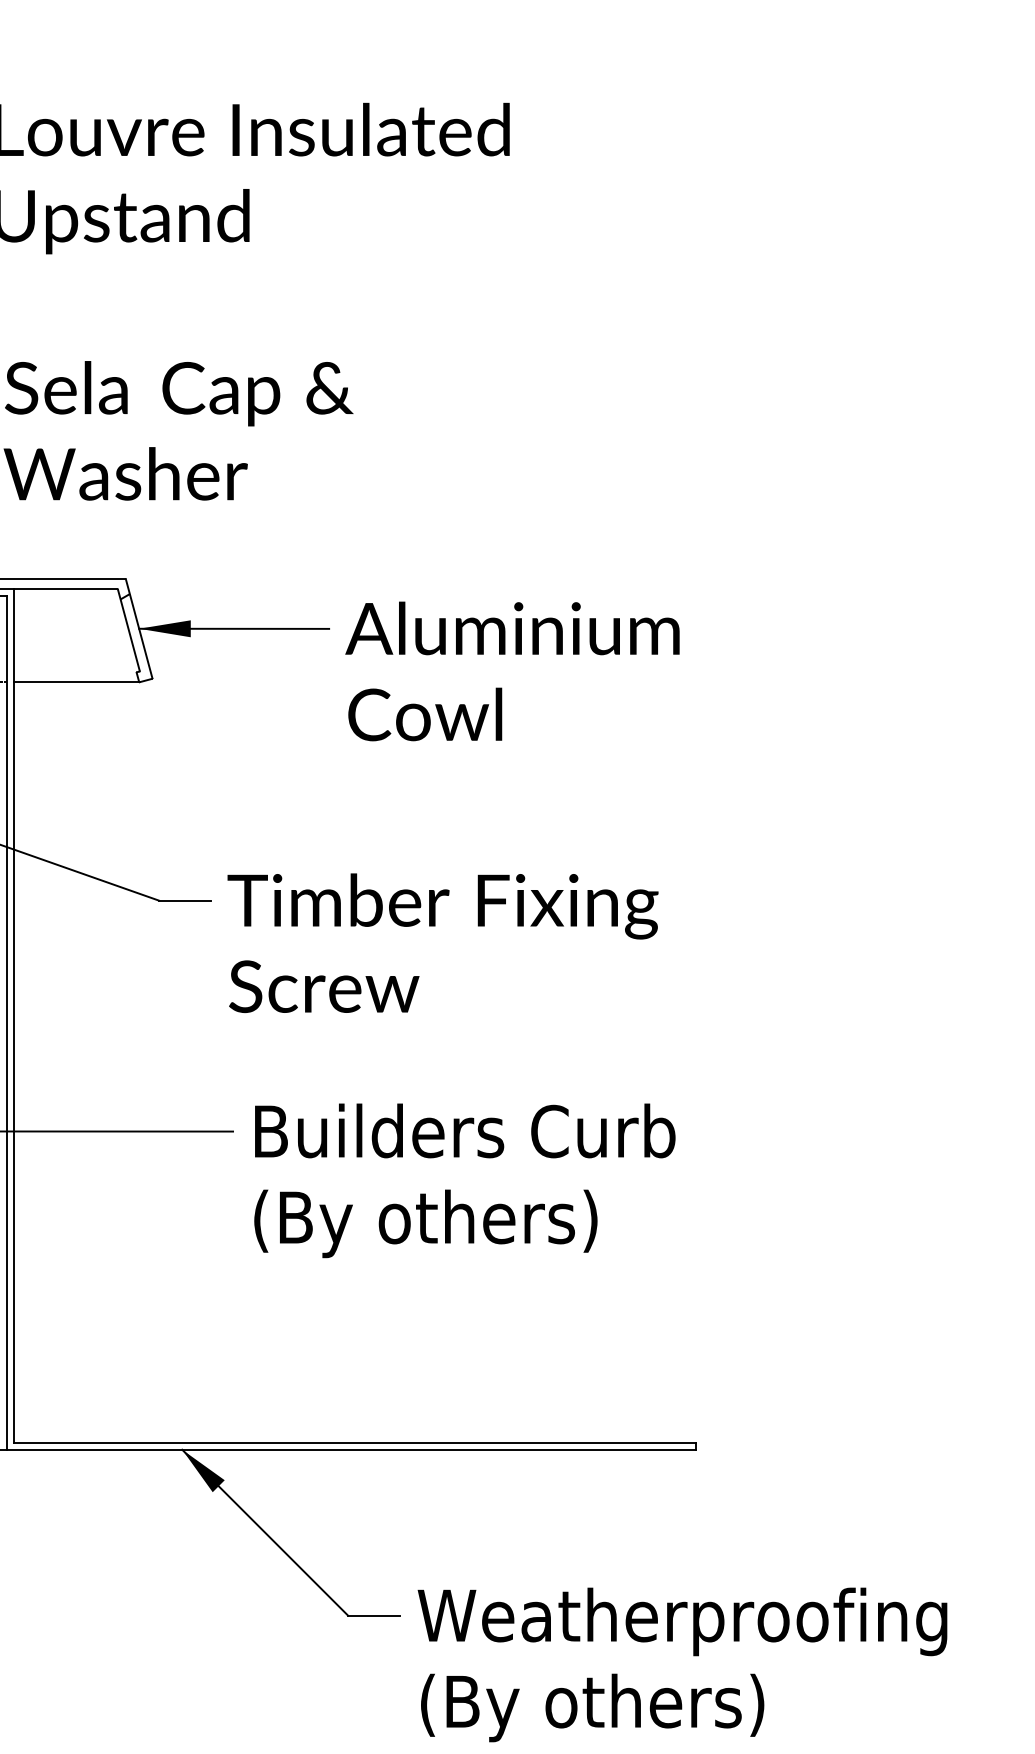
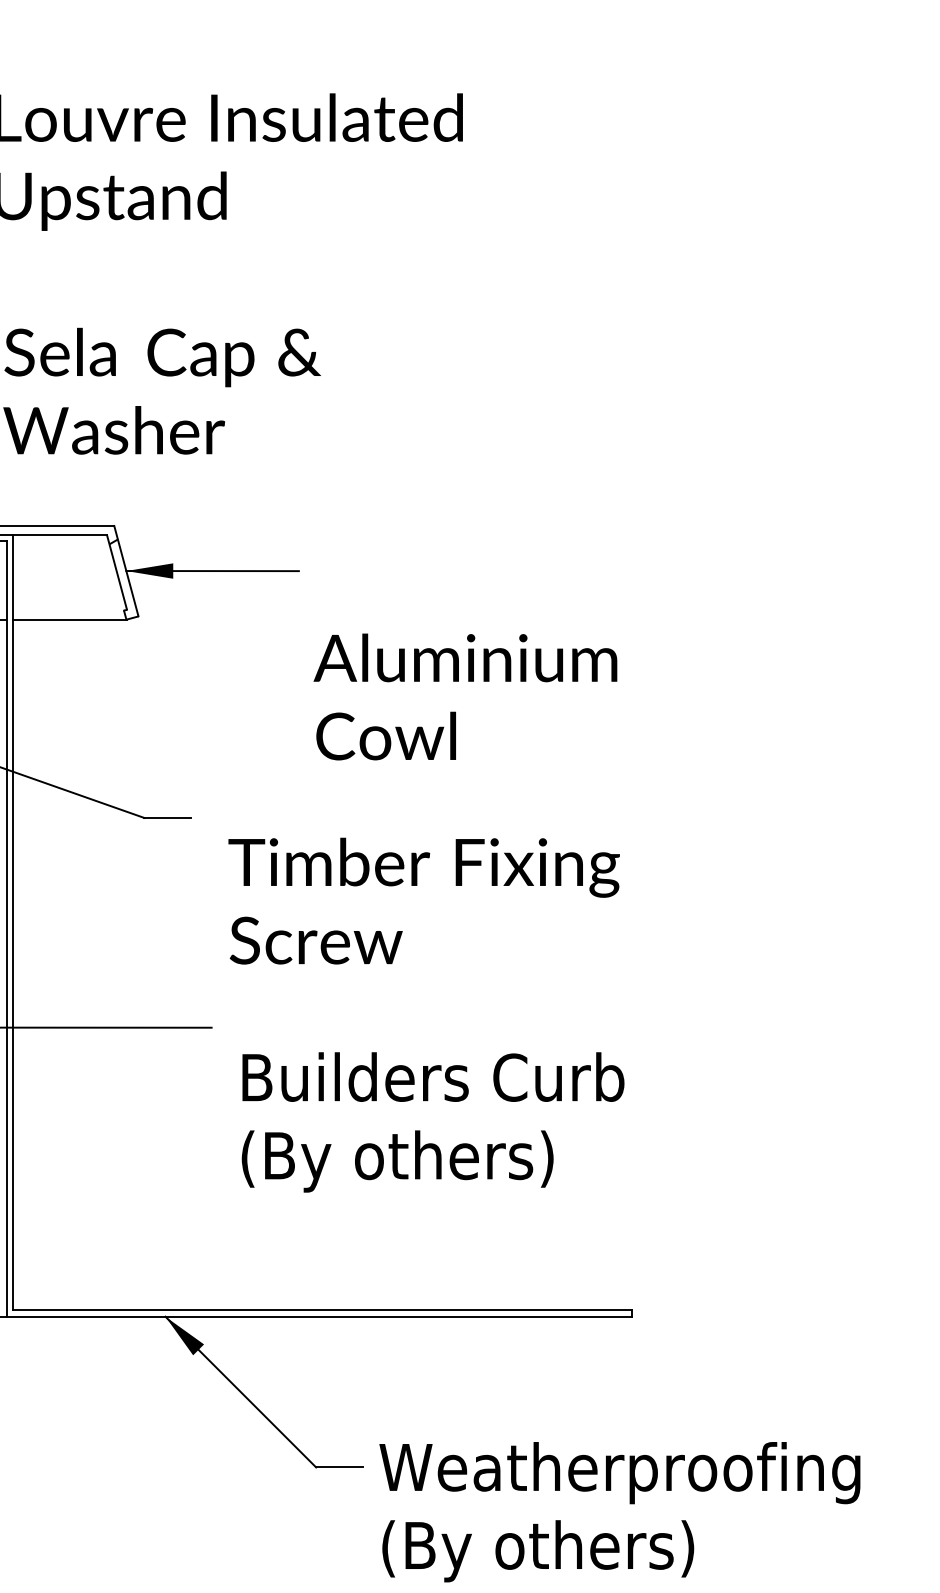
text: (512, 671) -> (465, 697), moved
text: (442, 942) -> (423, 900), moved
text: (464, 1180) -> (432, 1122), moved

